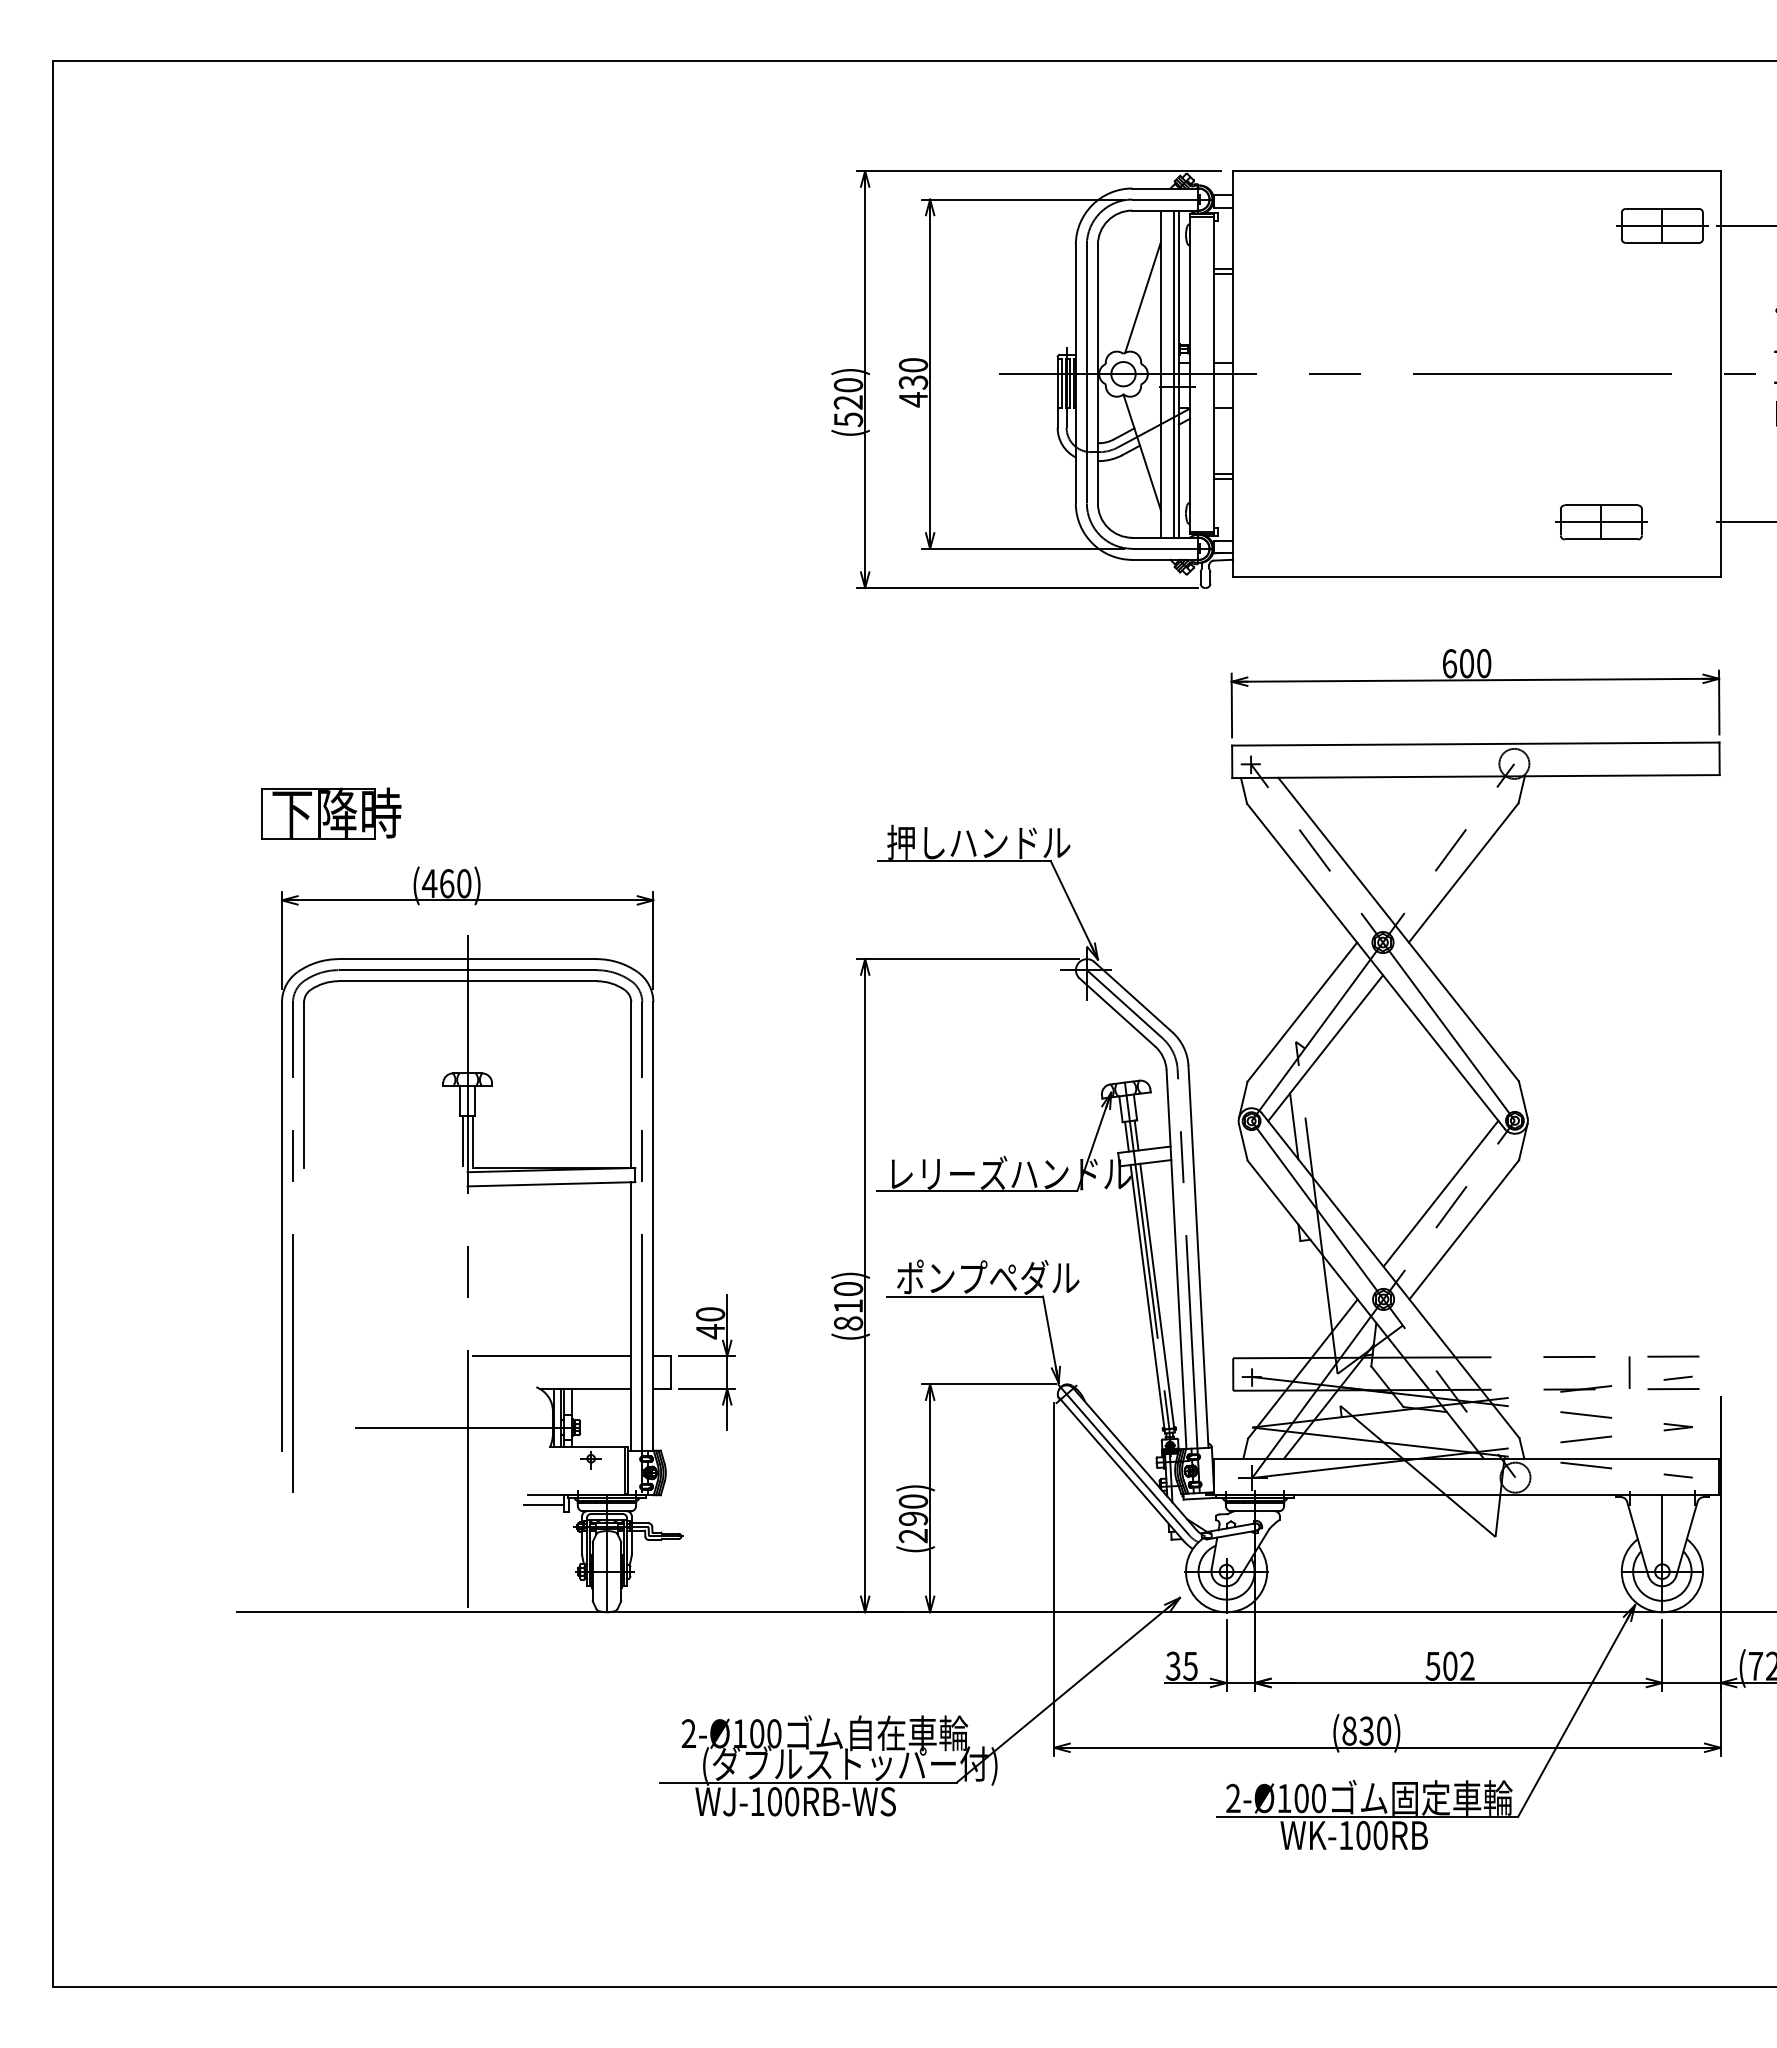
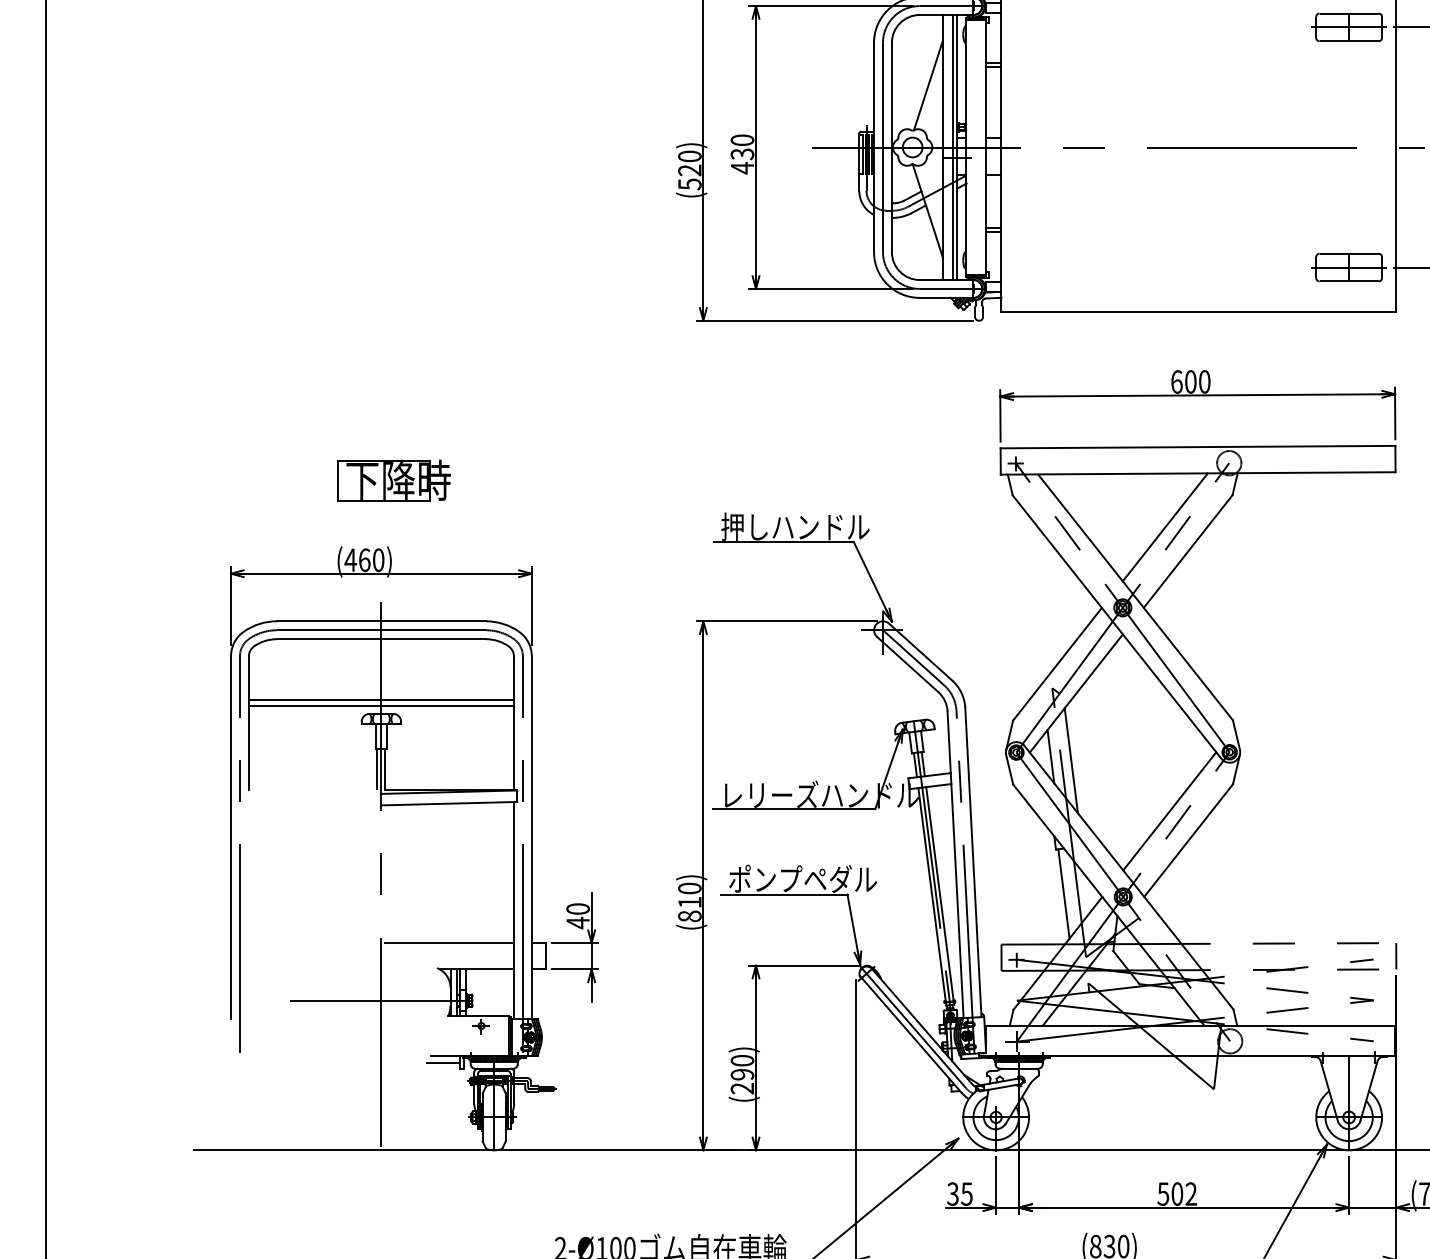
part: (1601, 522) -> (1349, 267), moved
part: (331, 813) -> (394, 480), moved
line: (1434, 842) -> (1164, 526), added
line: (467, 1056) -> (381, 700), added
line: (467, 1063) -> (381, 705), added
line: (1319, 1131) -> (1071, 760), added
line: (1310, 1295) -> (1064, 893), added
line: (1629, 1372) -> (1396, 956), moved

